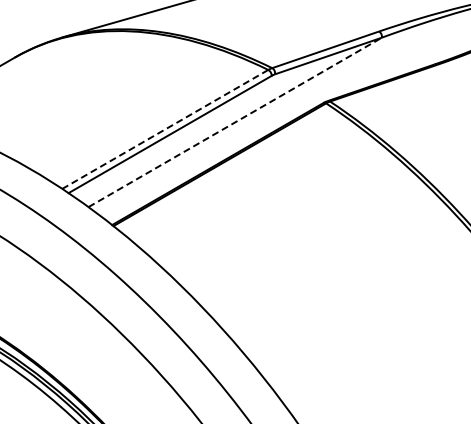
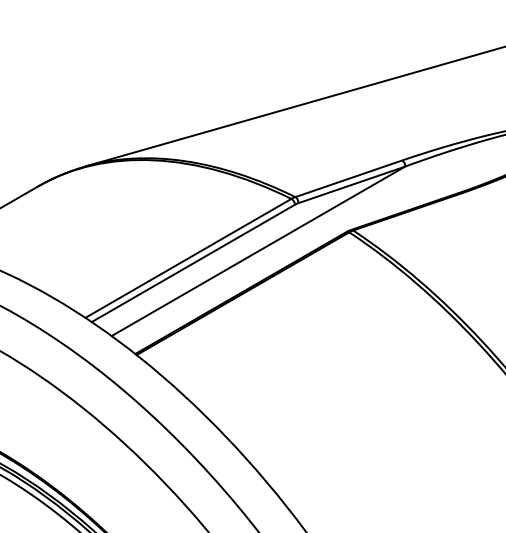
line: (235, 122) -> (258, 251), dashed -> solid
line: (165, 129) -> (188, 258), dashed -> solid

